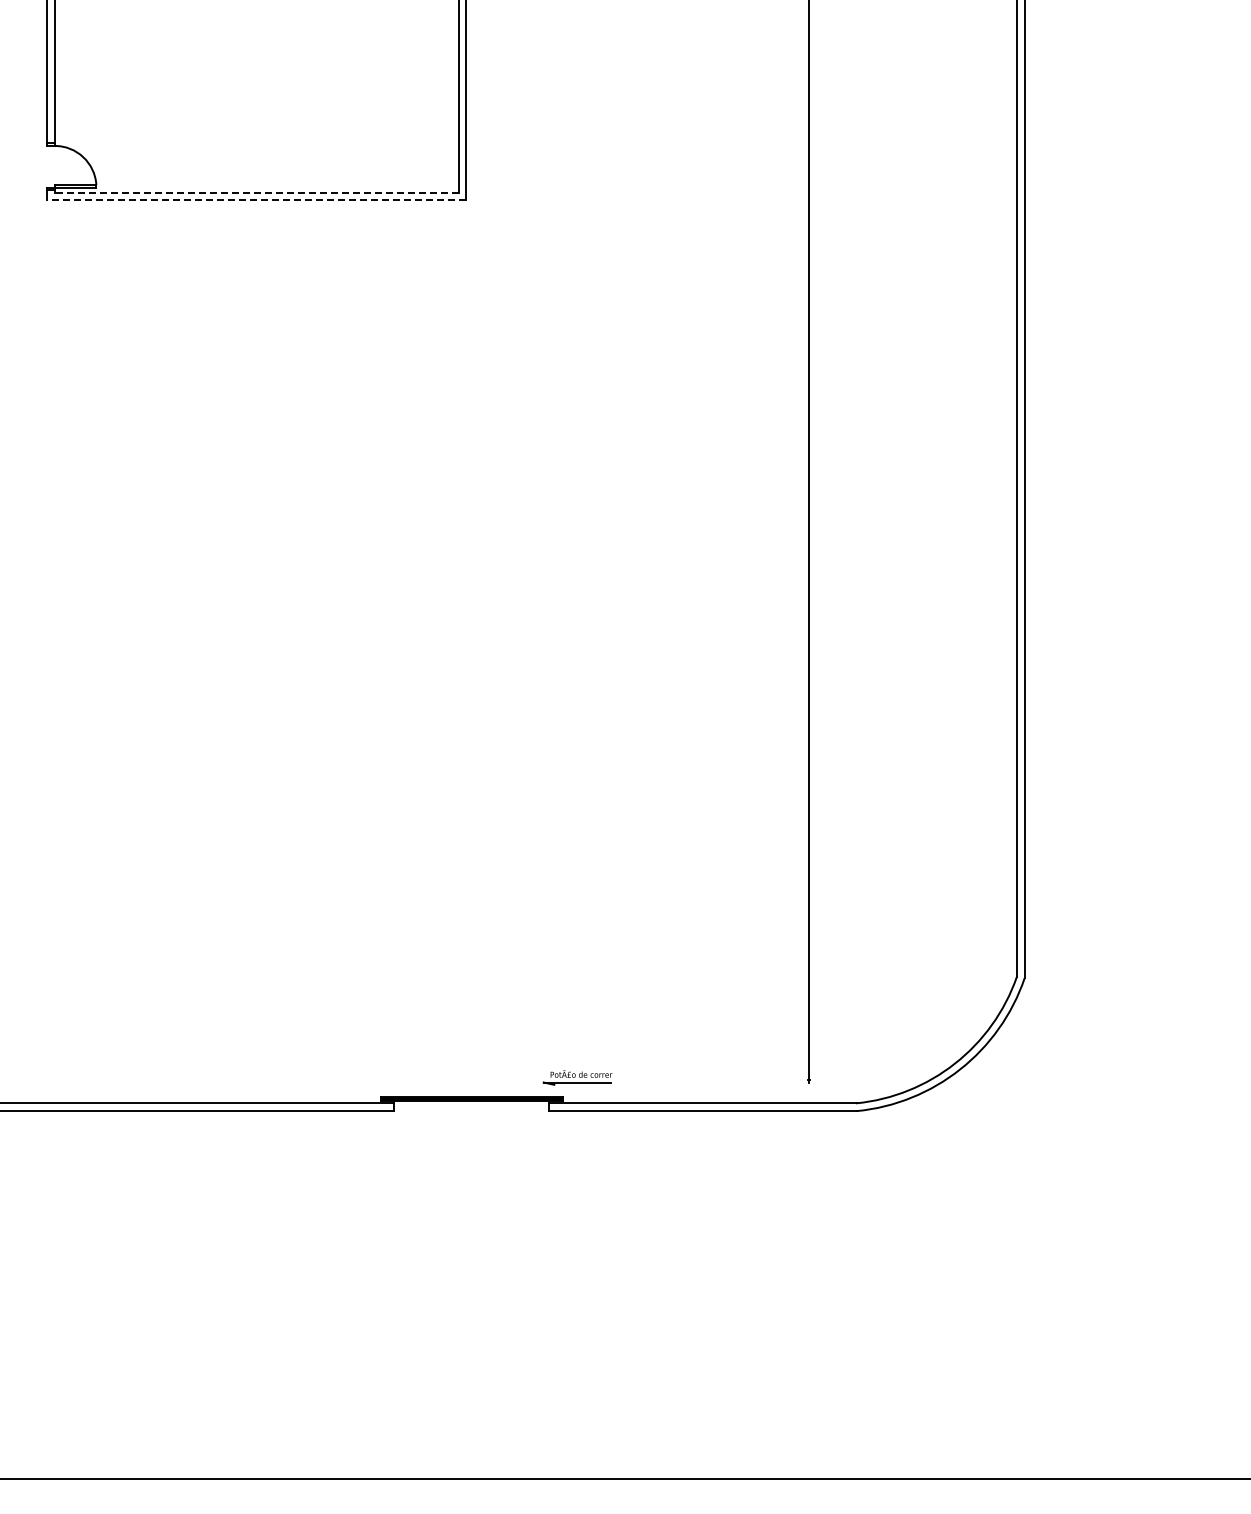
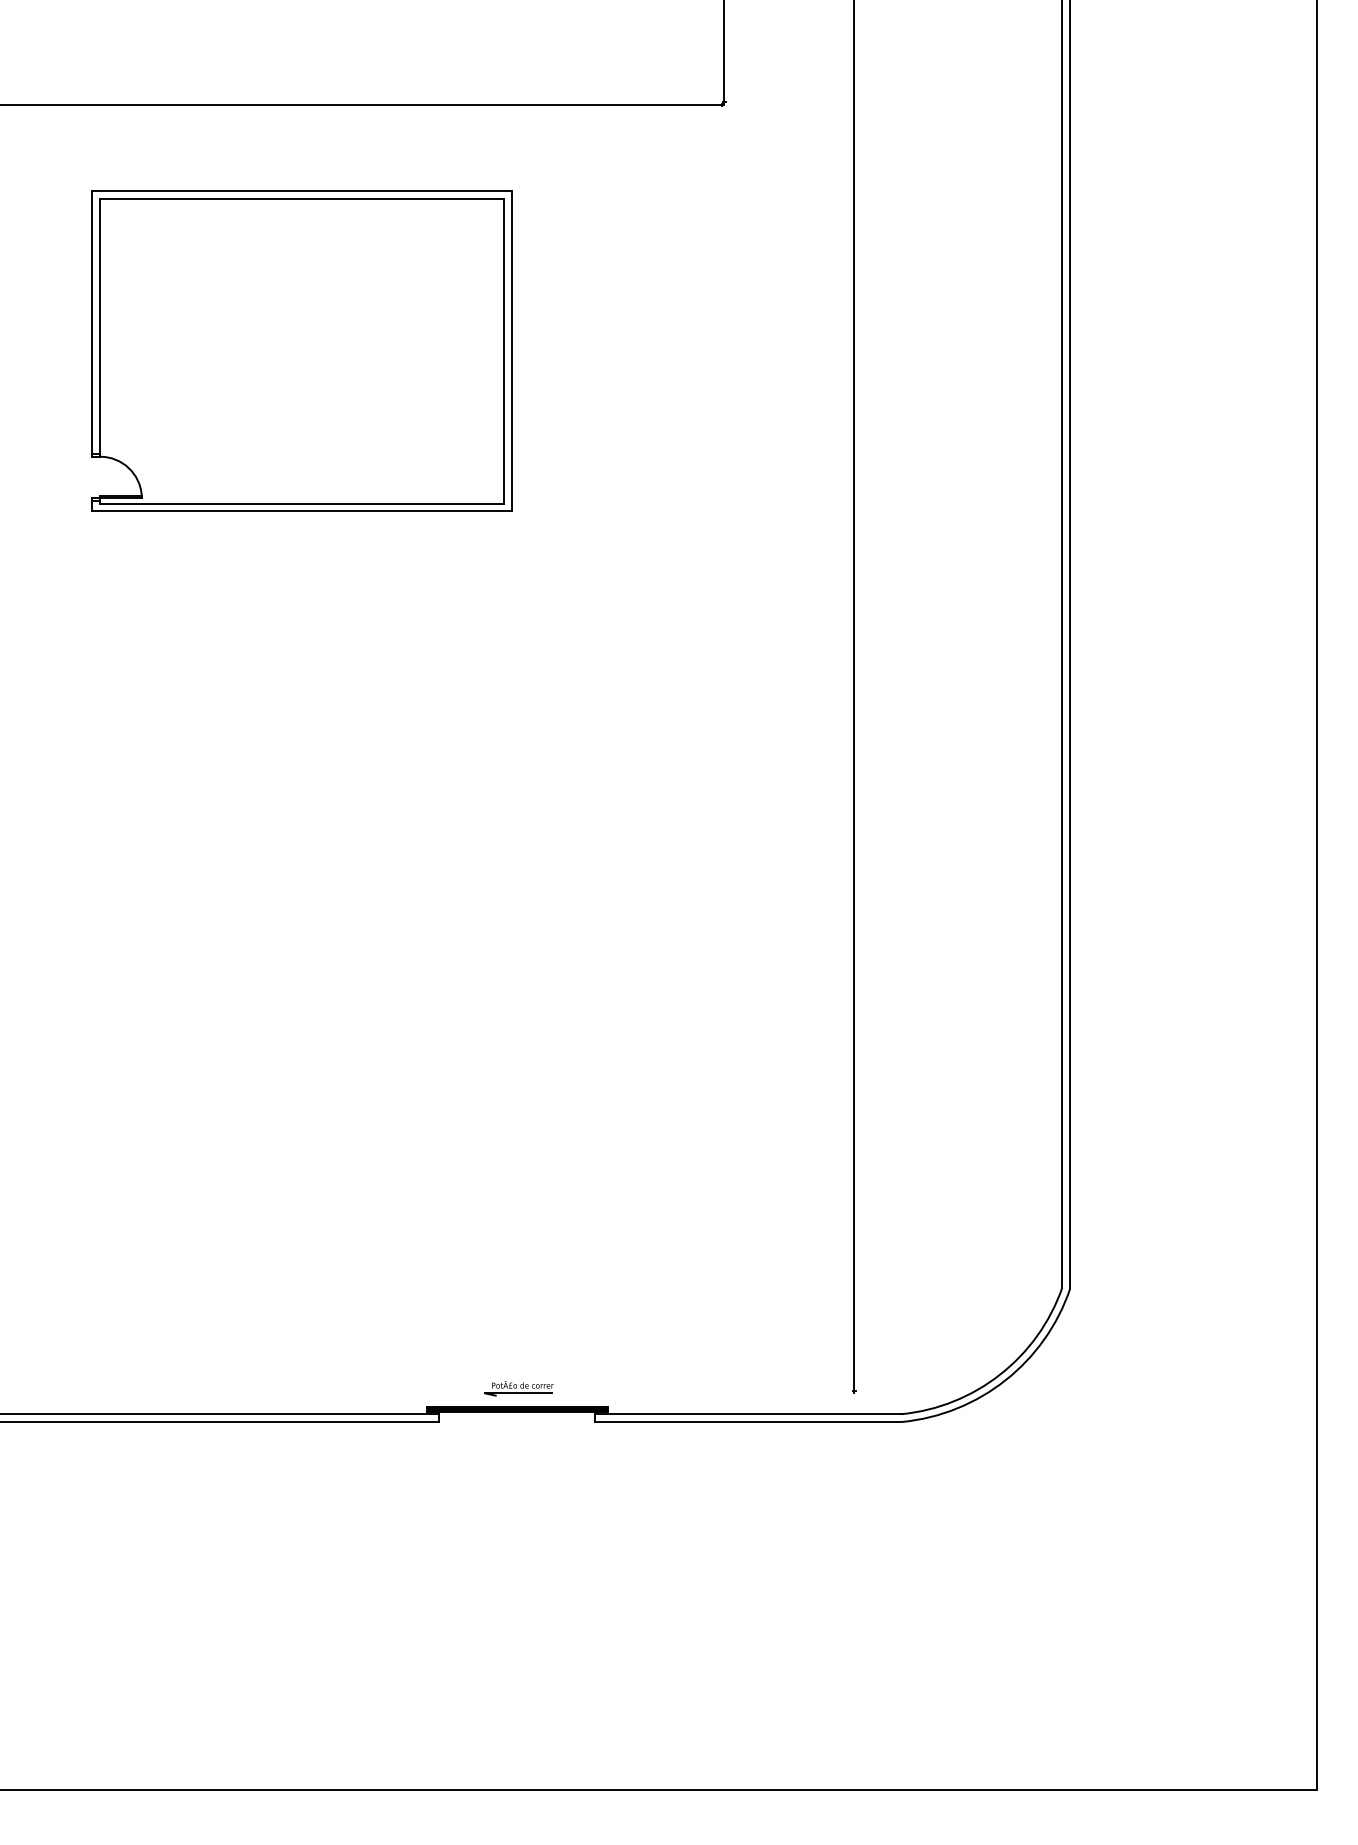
line: (257, 192) -> (302, 503), dashed -> solid
line: (257, 200) -> (302, 511), dashed -> solid
part: (577, 1077) -> (518, 1388), moved

